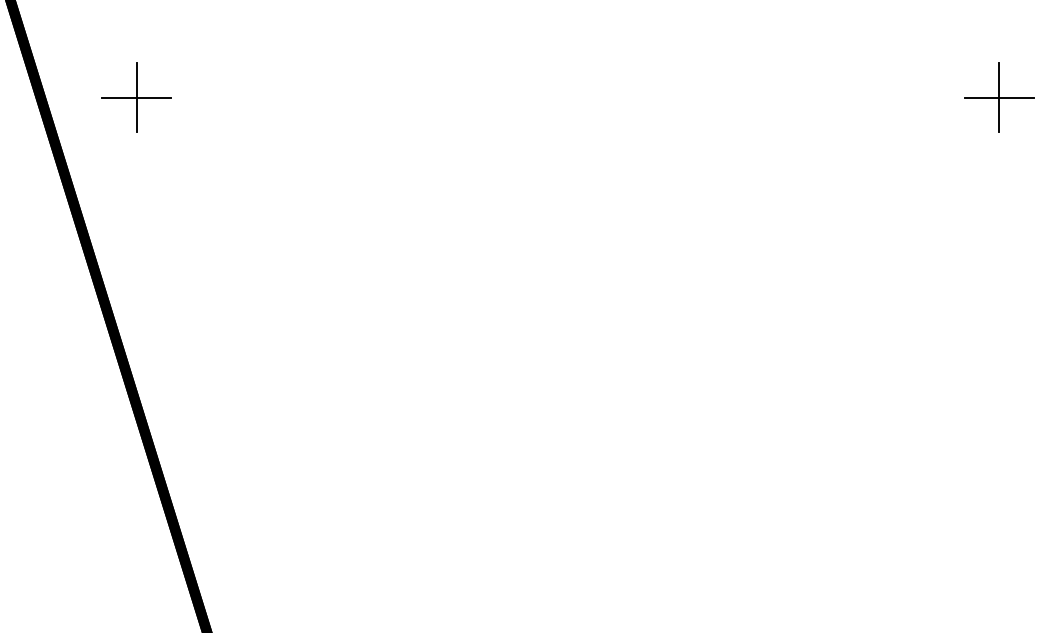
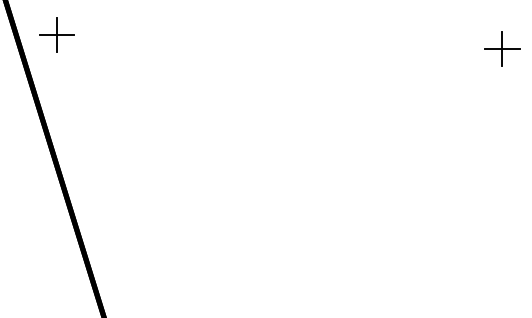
part: (136, 96) -> (56, 34), moved

